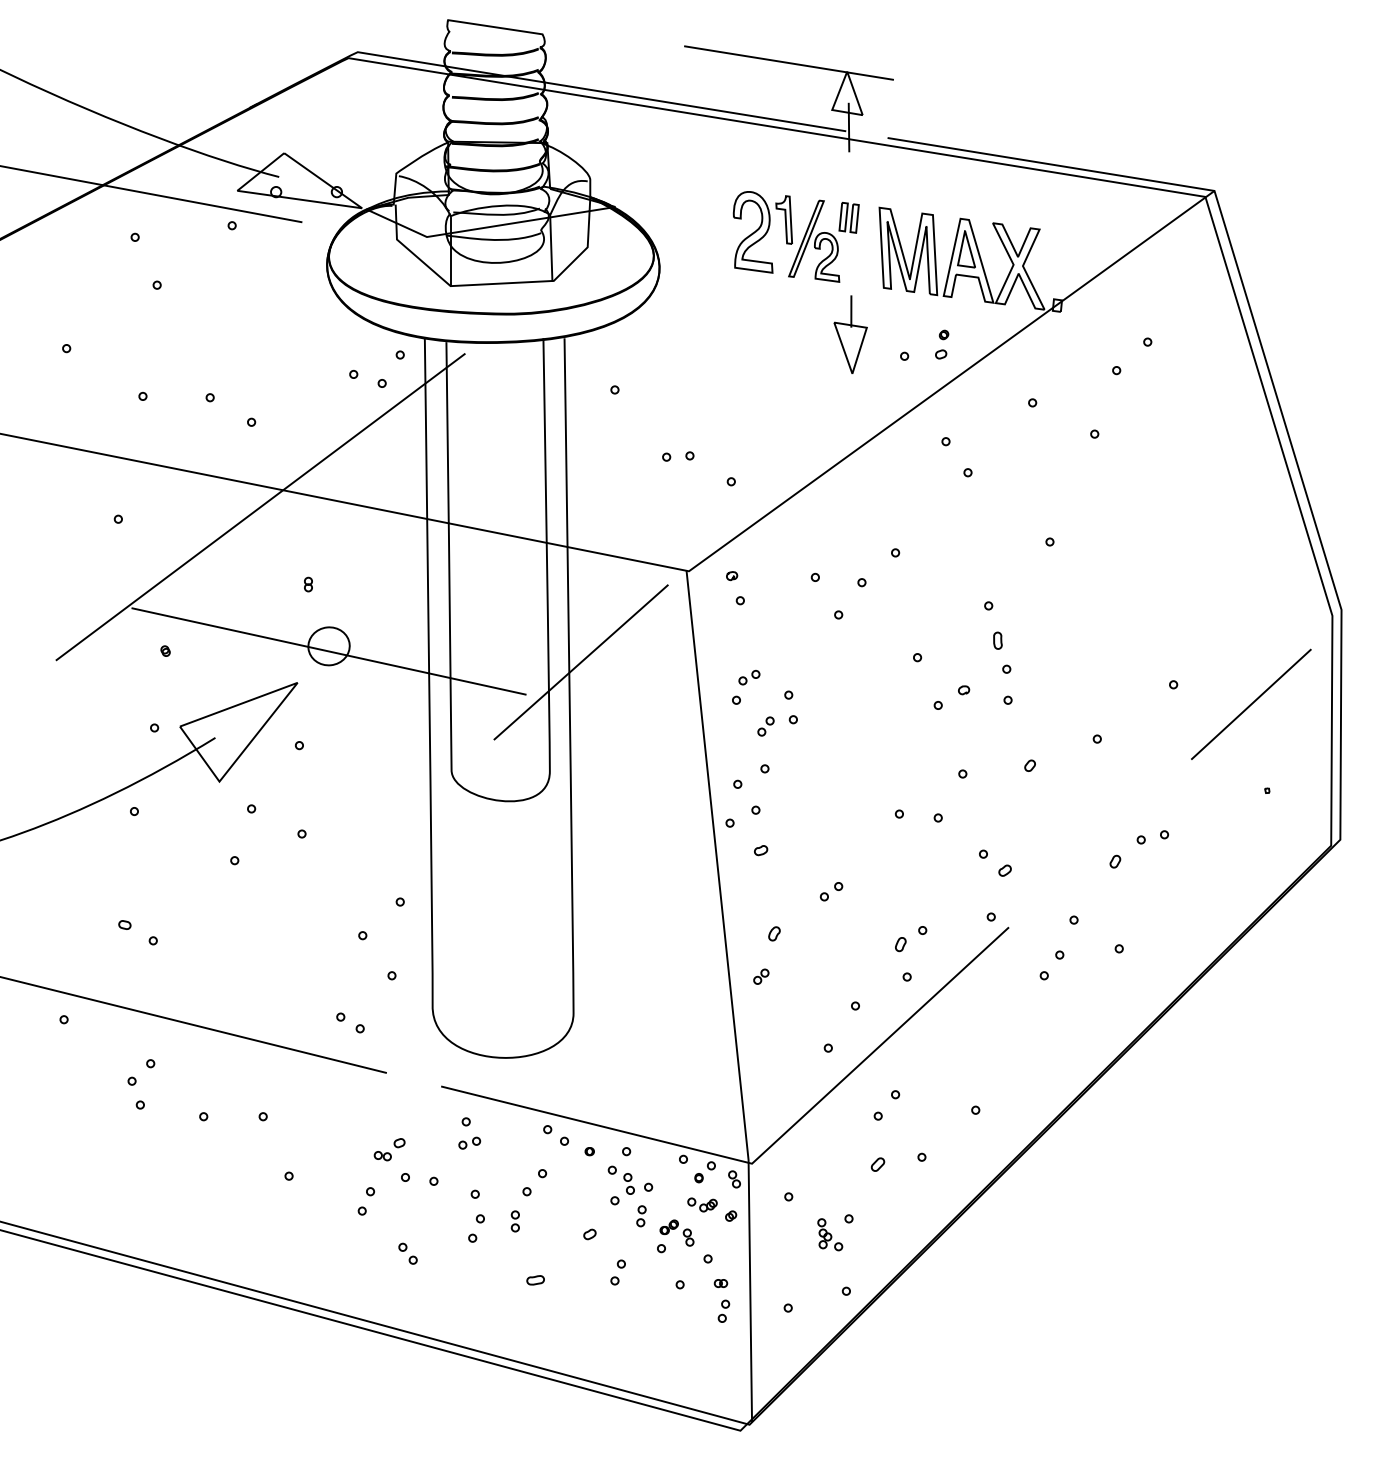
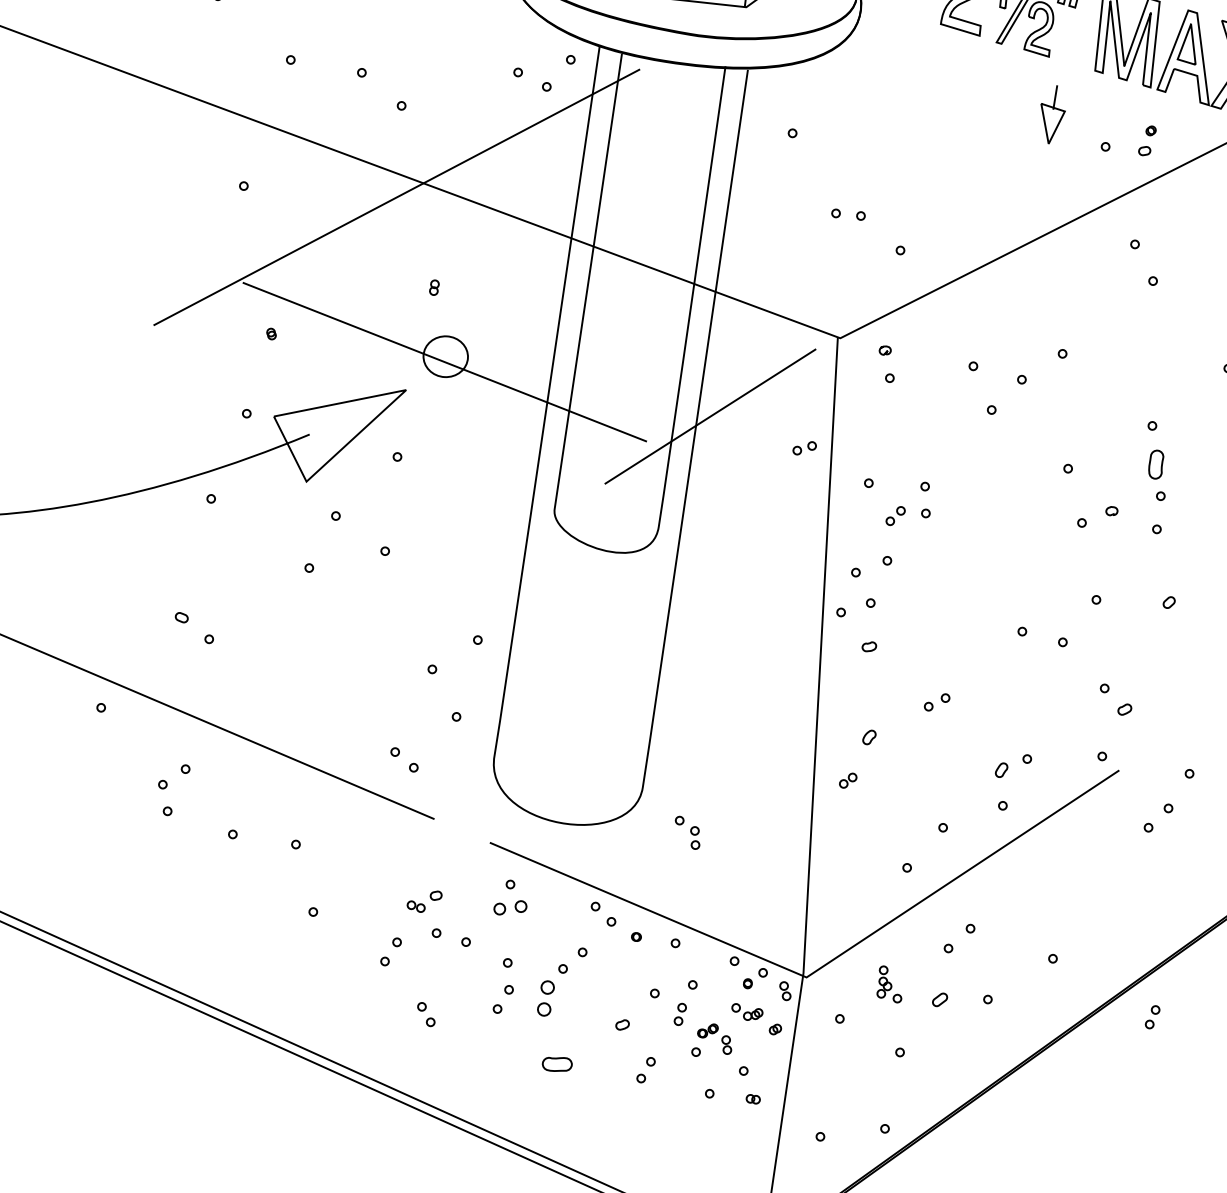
part: (850, 334) -> (1051, 114), size x0.7
part: (997, 640) -> (1155, 464), size x1.6
part: (749, 677) -> (804, 448), moved
part: (469, 1142) -> (510, 906), size x1.4
part: (620, 1179) -> (686, 831), moved
part: (514, 1221) -> (544, 998), size x1.6
part: (830, 1234) -> (890, 984), moved
part: (535, 1280) -> (557, 1064), size x1.6
part: (723, 1310) -> (1152, 1016), moved

